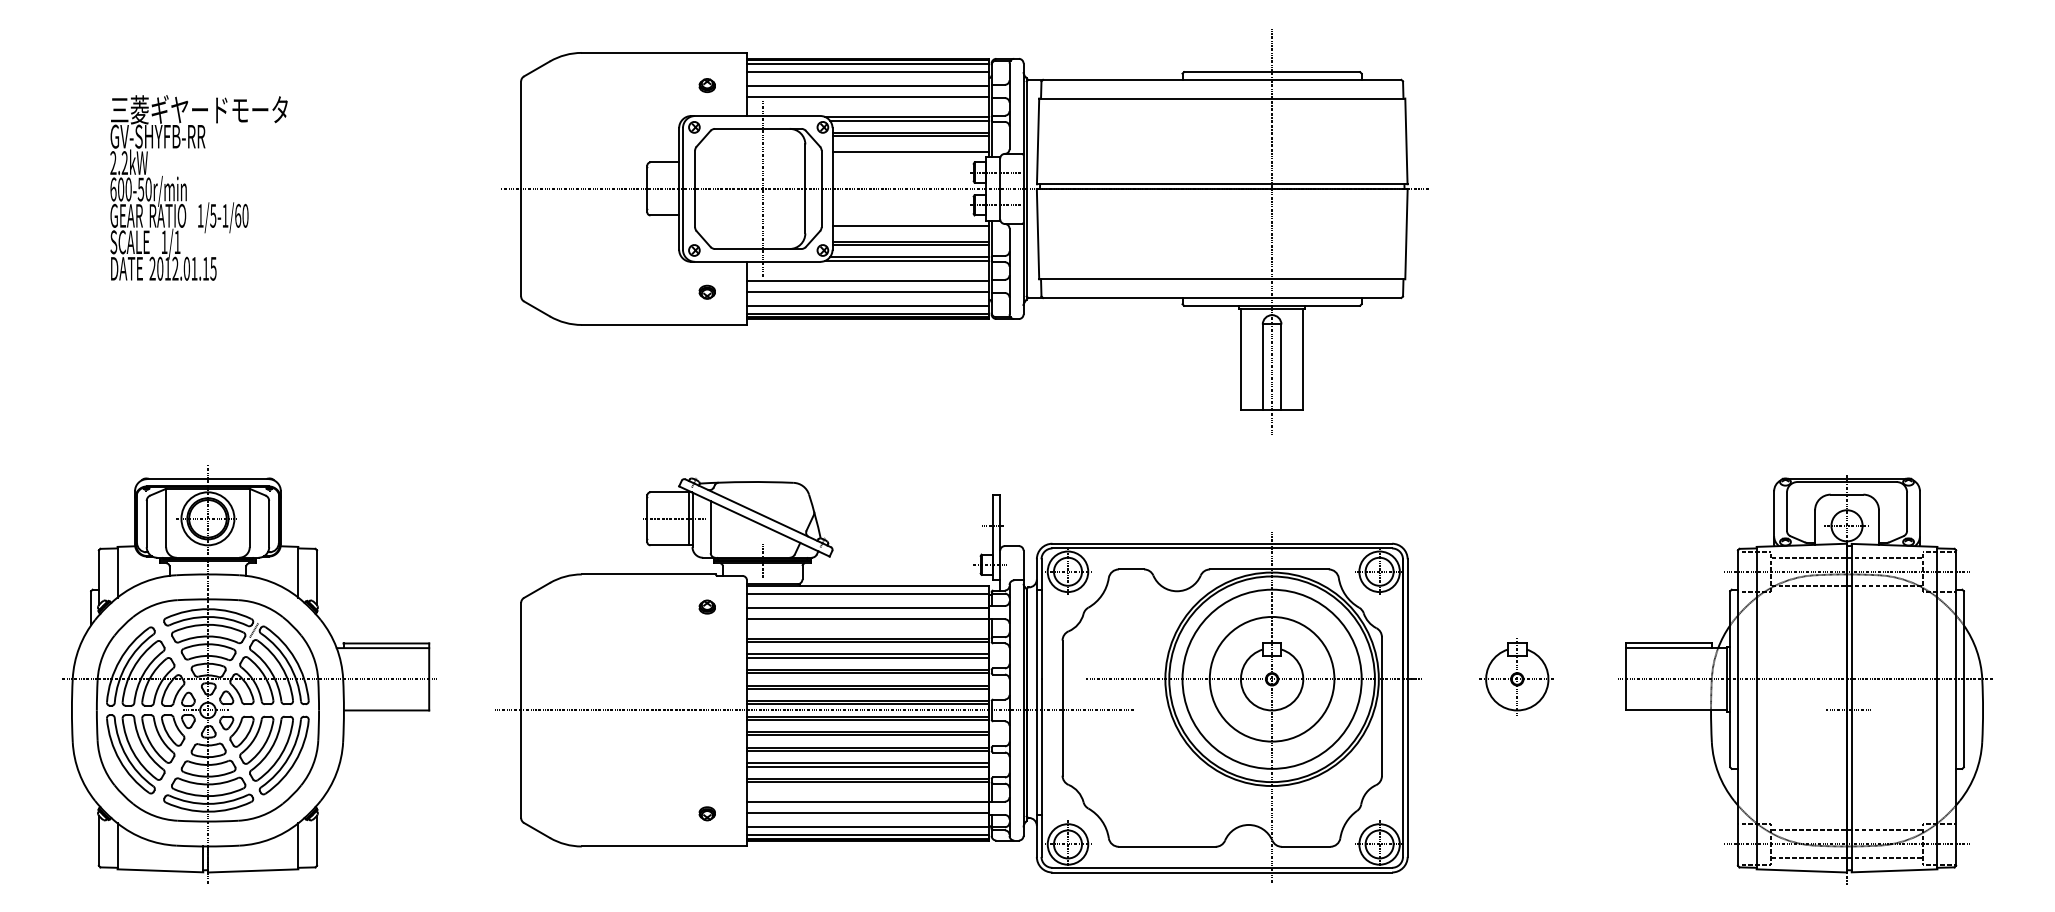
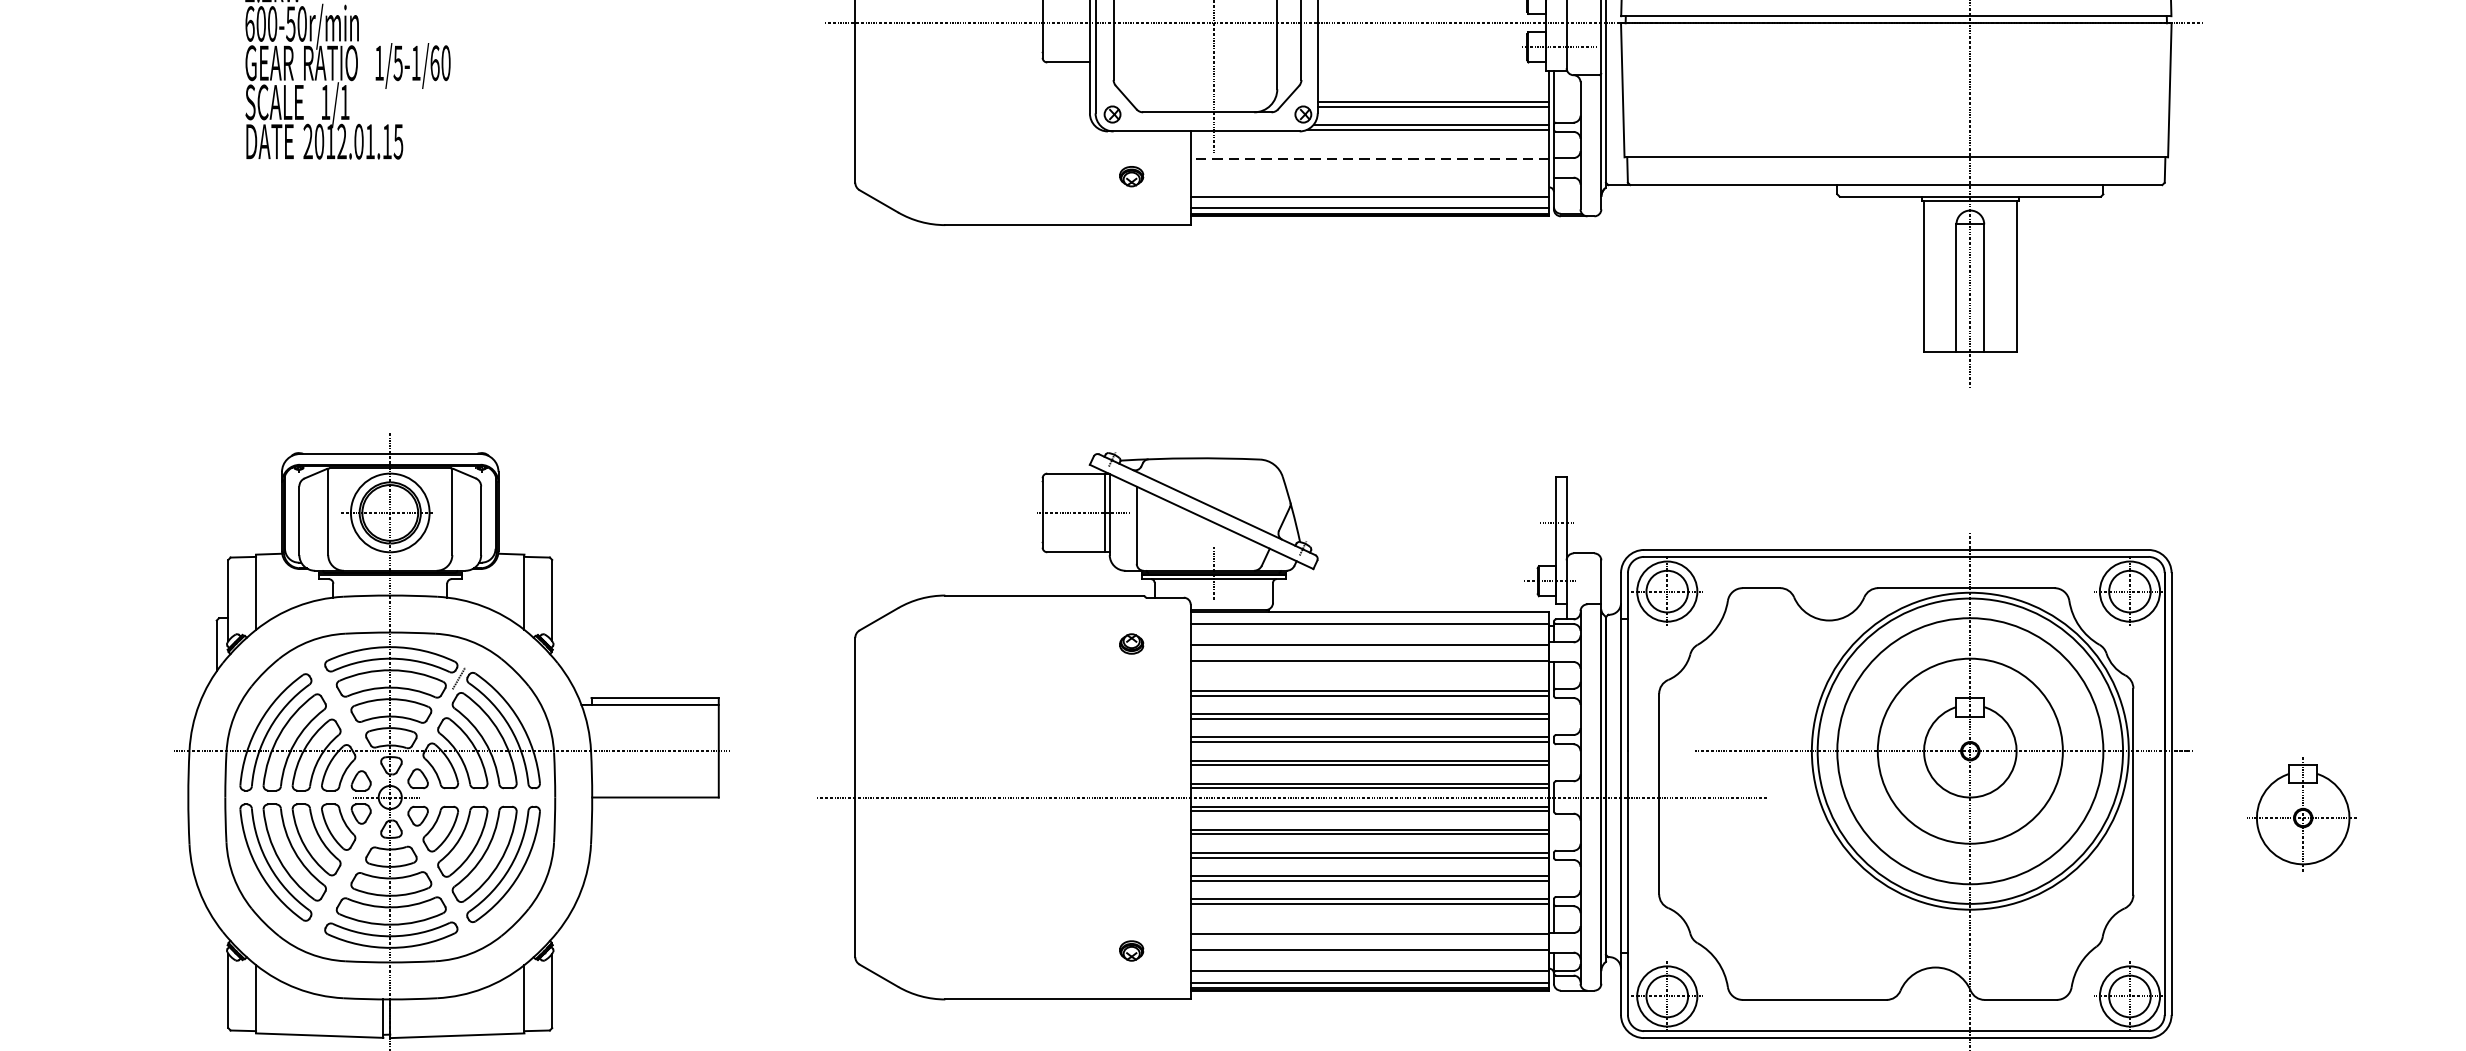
line: (910, 226) -> (1433, 78), removed
line: (867, 280) -> (1369, 159), solid -> dashed
line: (867, 291) -> (1369, 175), removed
part: (1516, 676) -> (2302, 813), moved

